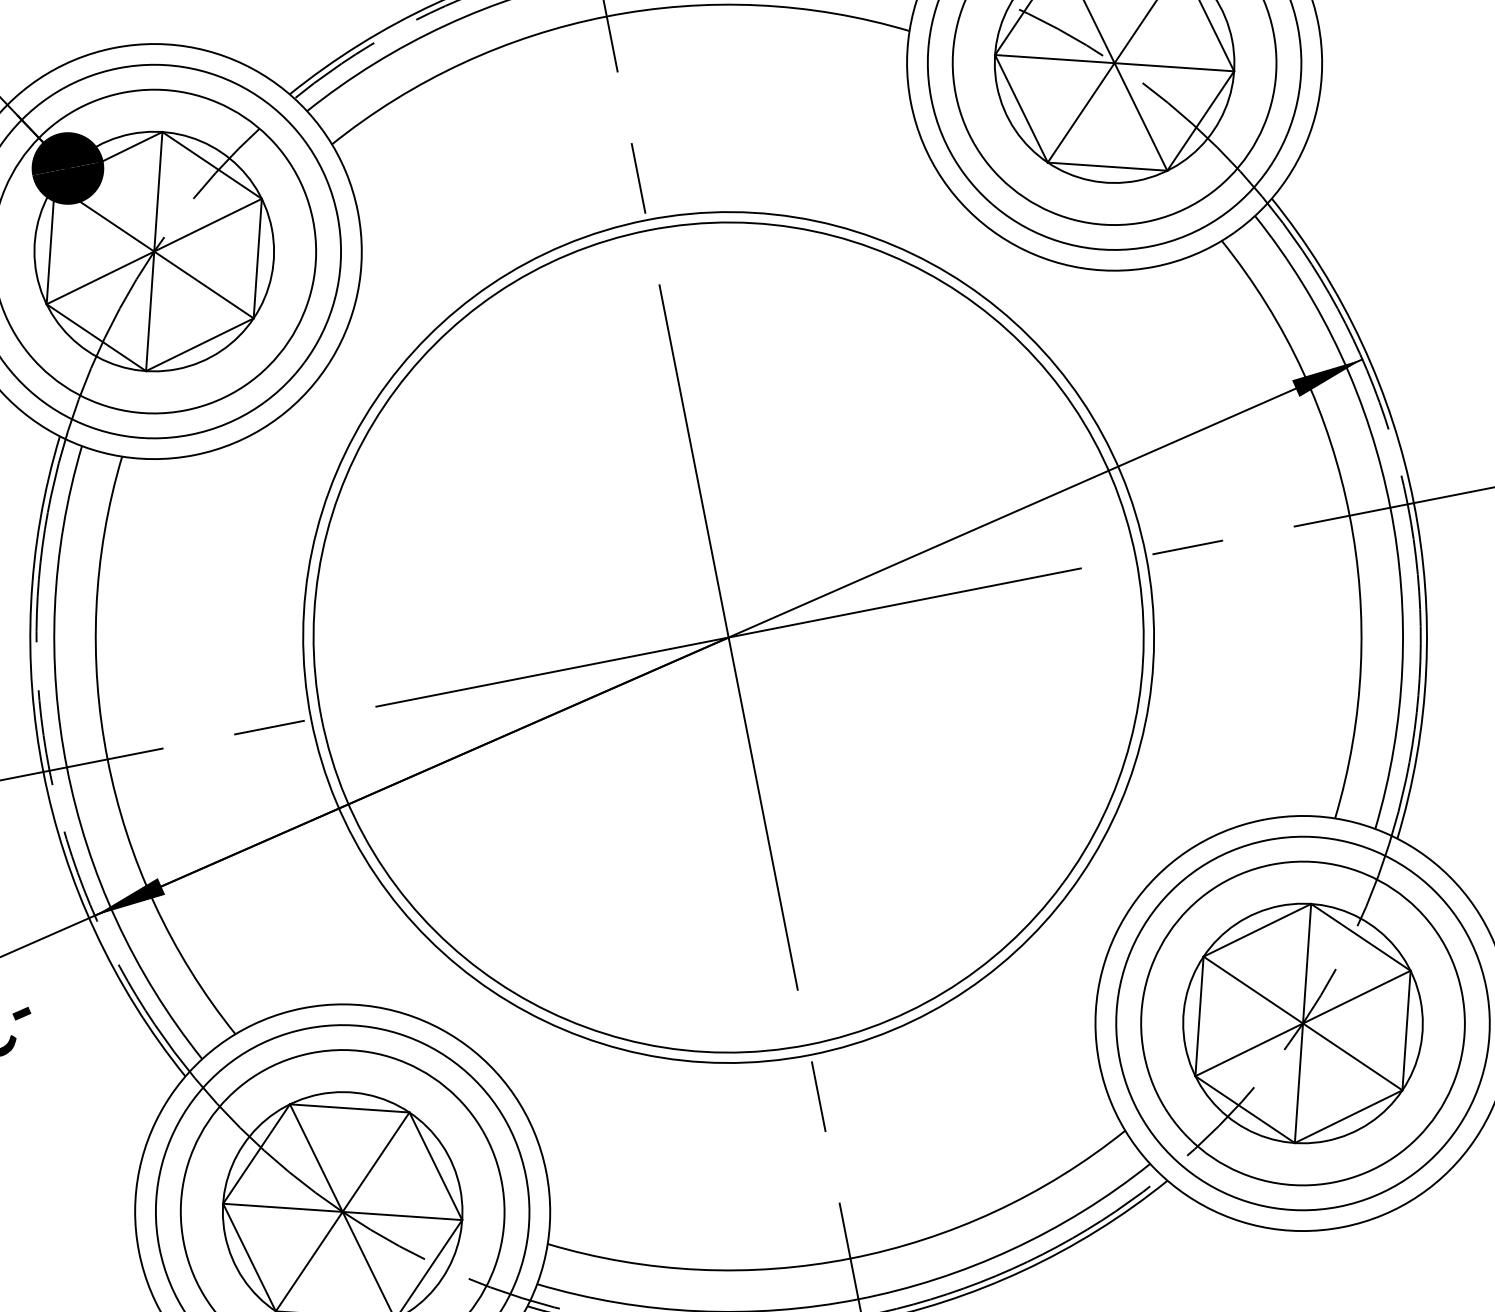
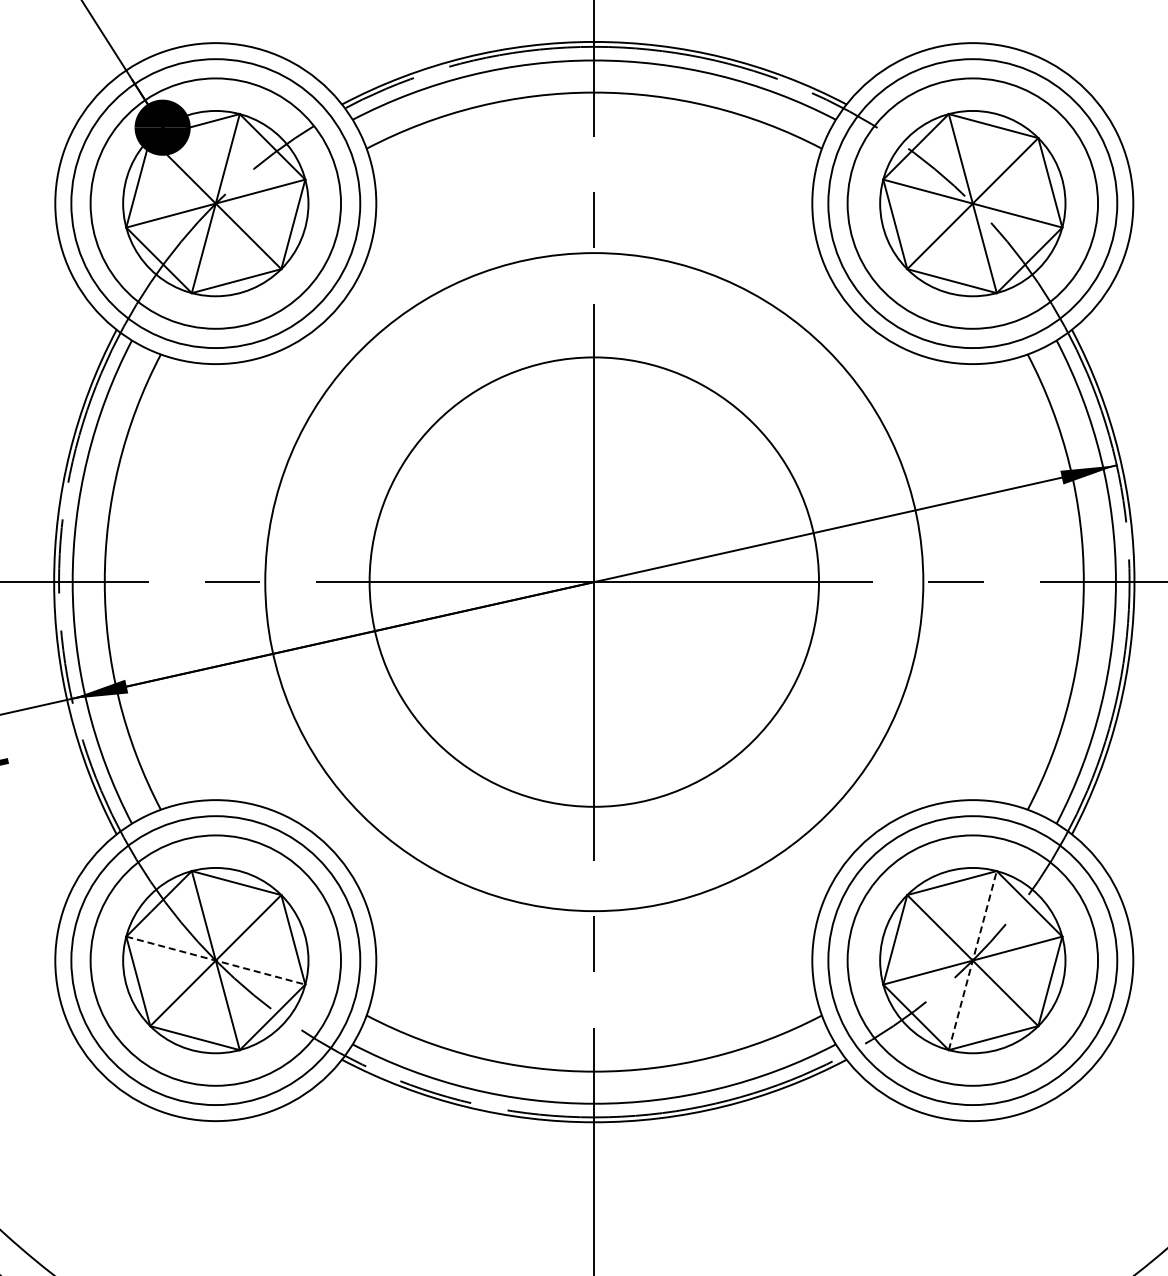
circle: (728, 637) -> (594, 582), size x0.7
line: (1302, 1023) -> (972, 960), solid -> dashed
line: (342, 1211) -> (215, 960), solid -> dashed

